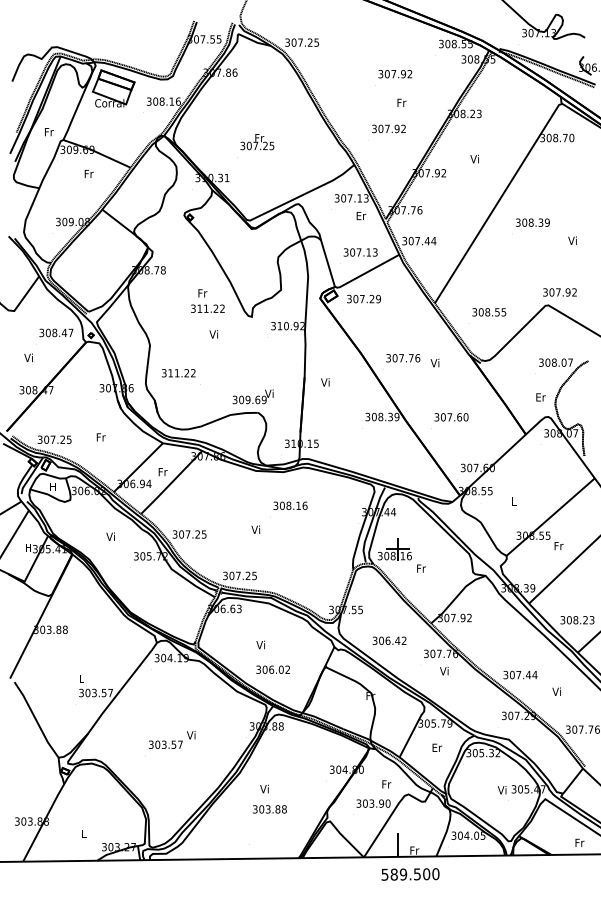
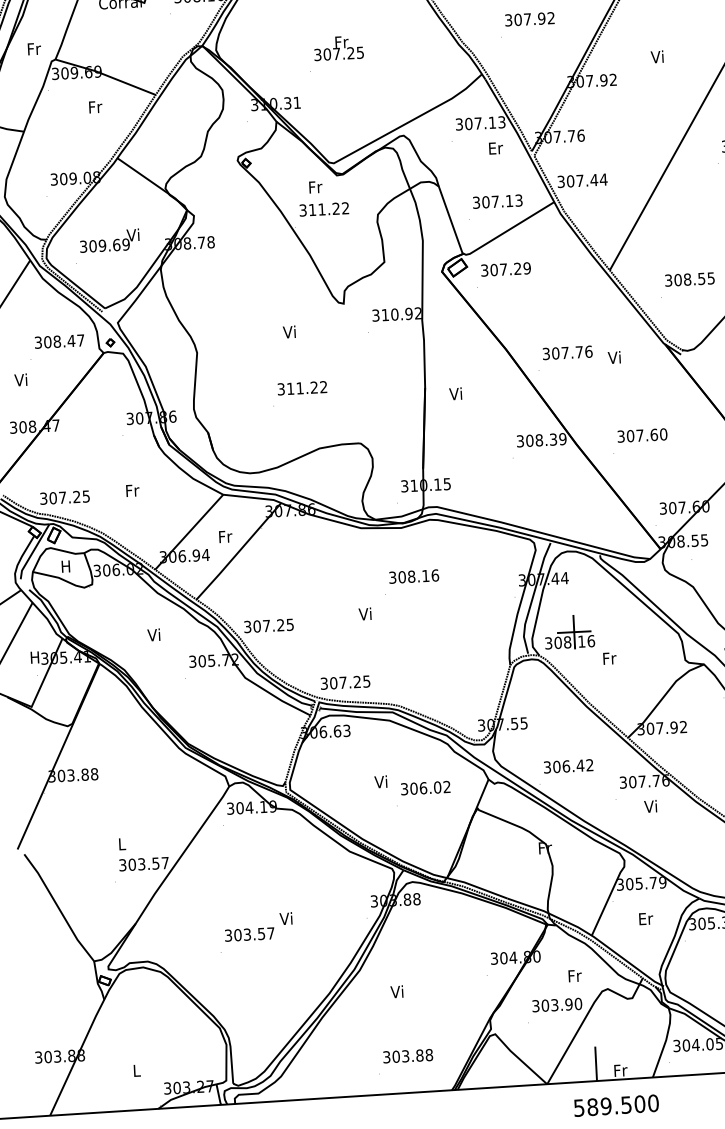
text: (207, 300) -> (323, 197), moved
text: (178, 373) -> (302, 388), moved
text: (252, 396) -> (108, 240), moved
text: (272, 669) -> (424, 787), moved
text: (269, 809) -> (407, 1056), moved

